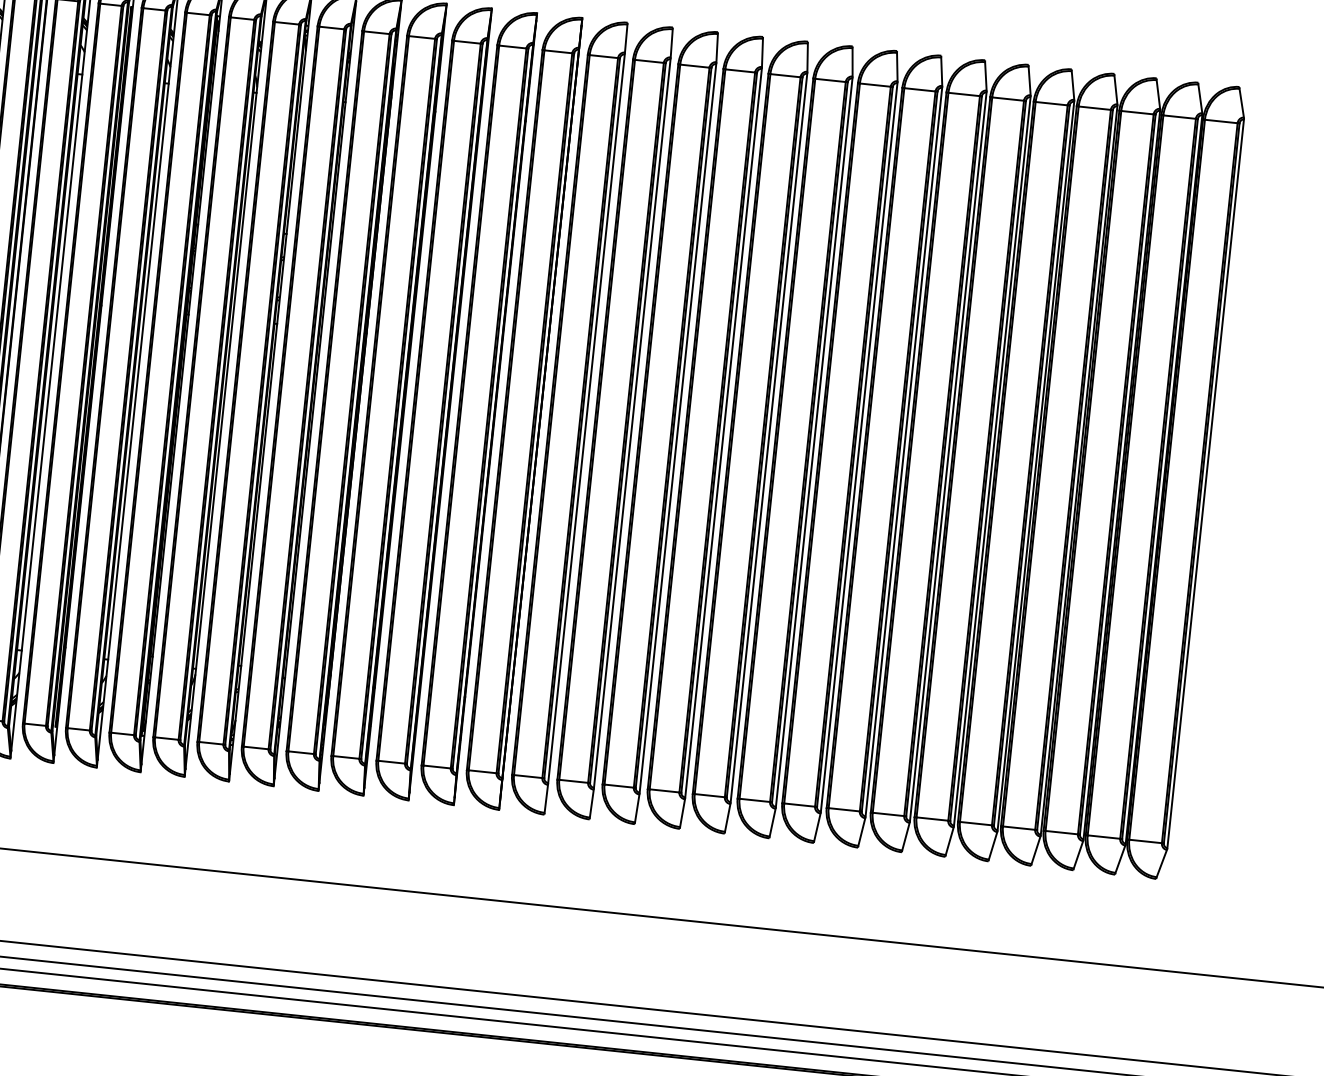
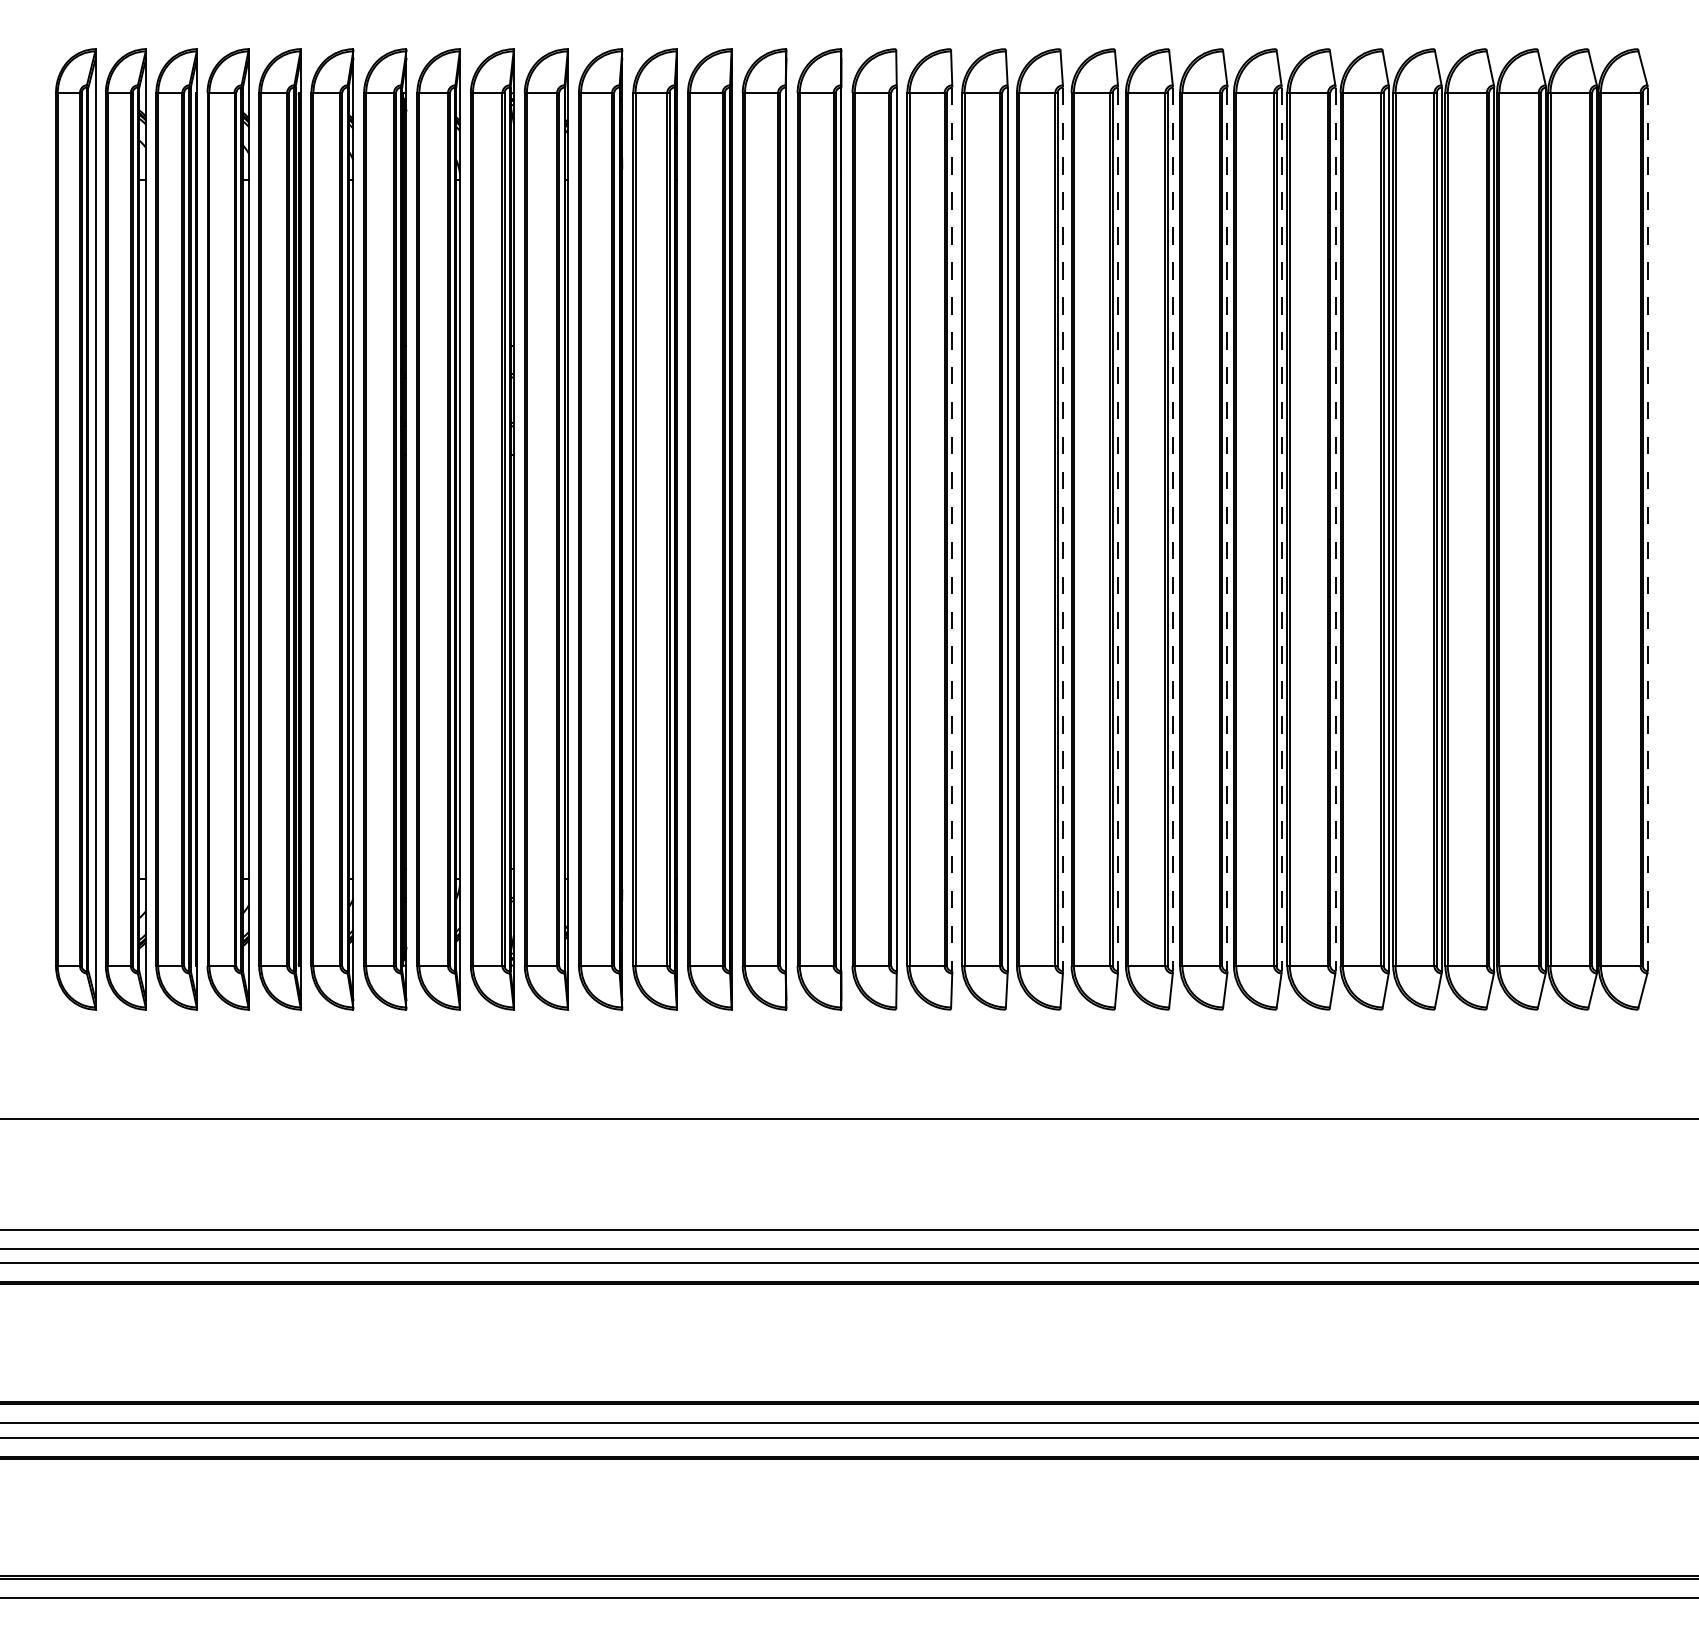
line: (632, 423) -> (952, 529), solid -> dashed
line: (723, 433) -> (1063, 529), solid -> dashed
line: (769, 438) -> (1118, 529), solid -> dashed
line: (813, 442) -> (1172, 529), solid -> dashed
line: (859, 447) -> (1227, 529), solid -> dashed
line: (903, 452) -> (1281, 529), solid -> dashed
line: (948, 456) -> (1335, 529), solid -> dashed
line: (1205, 483) -> (1647, 529), solid -> dashed

